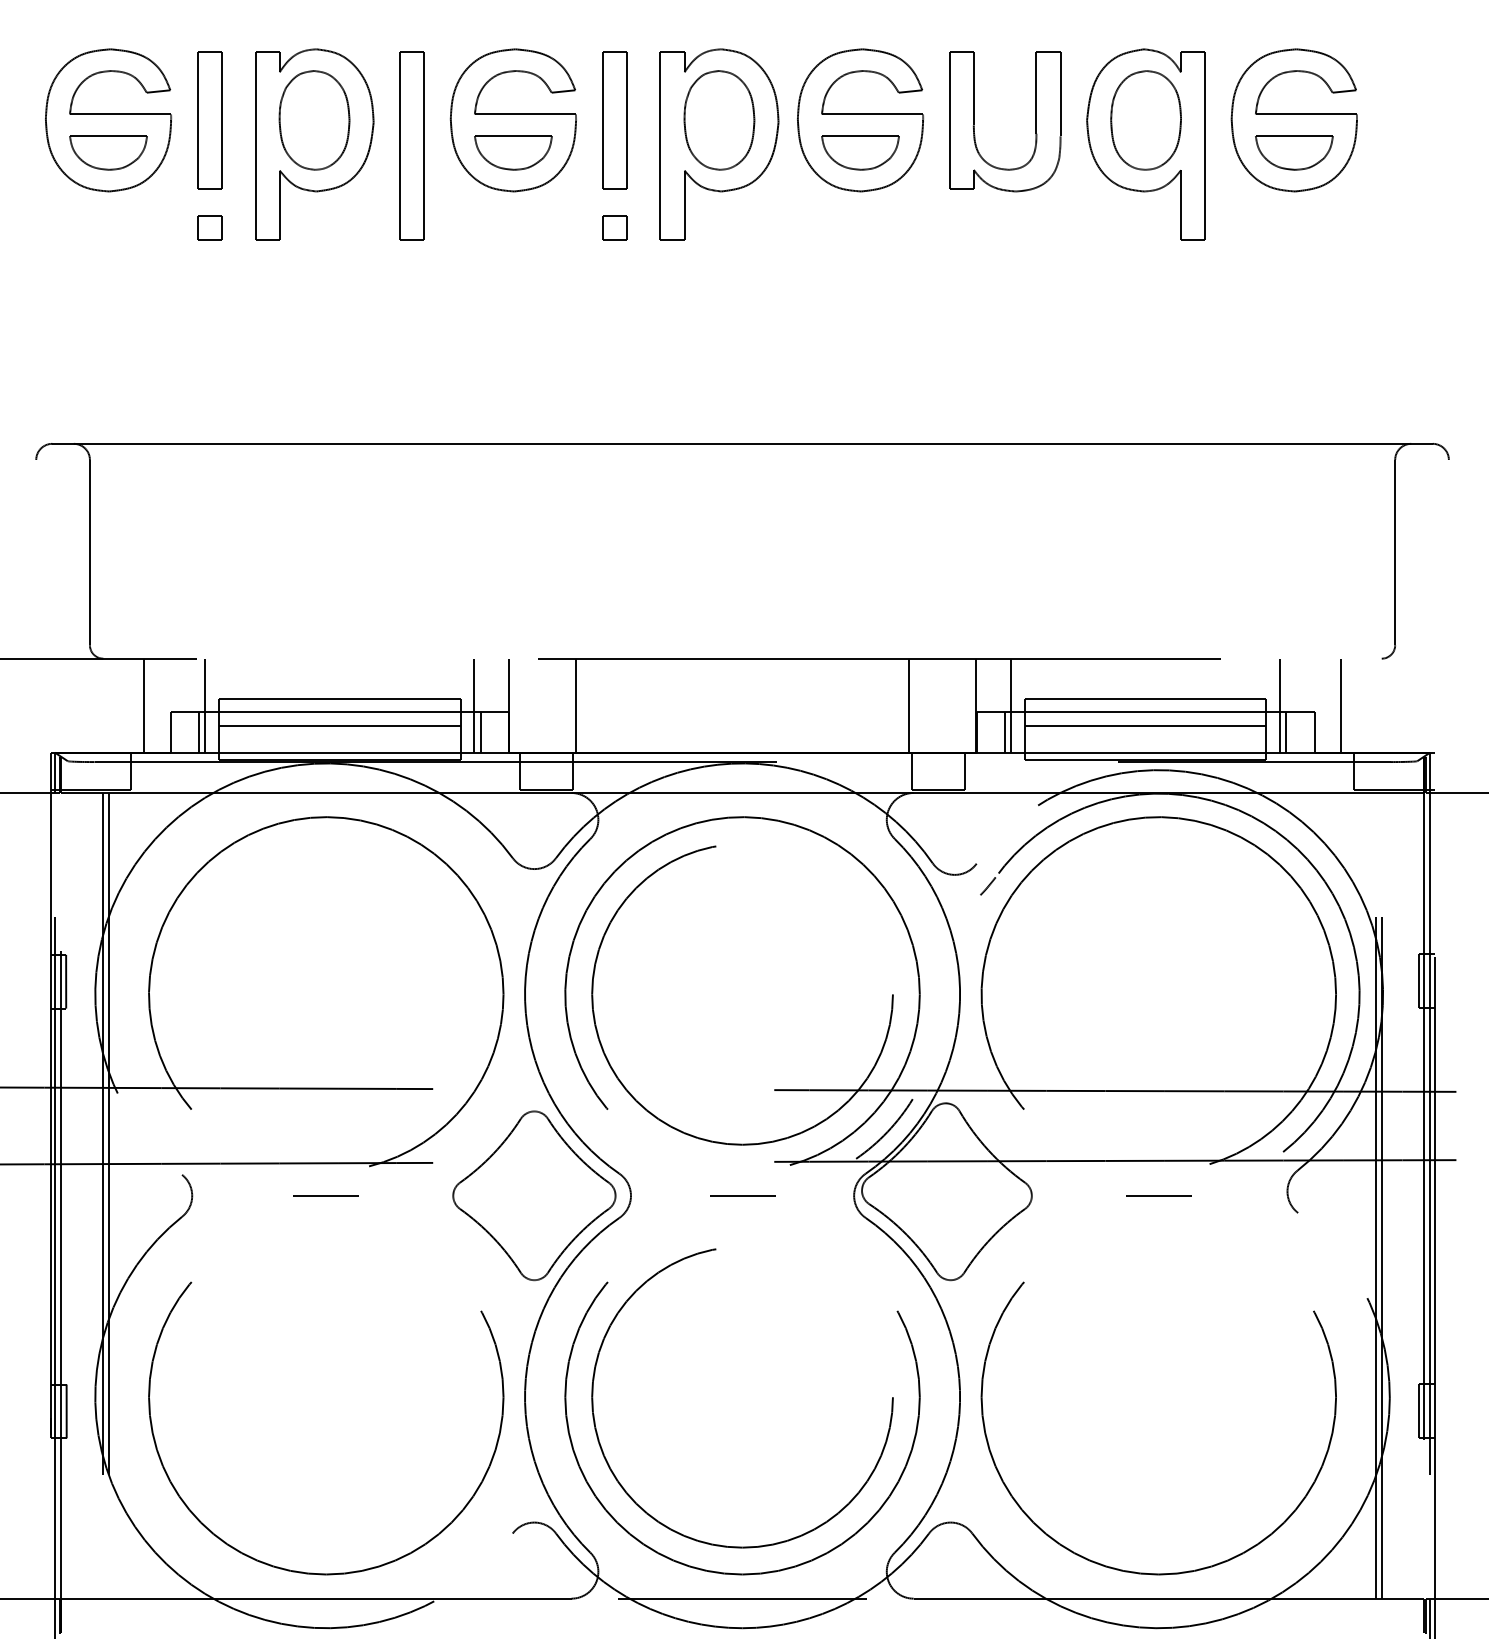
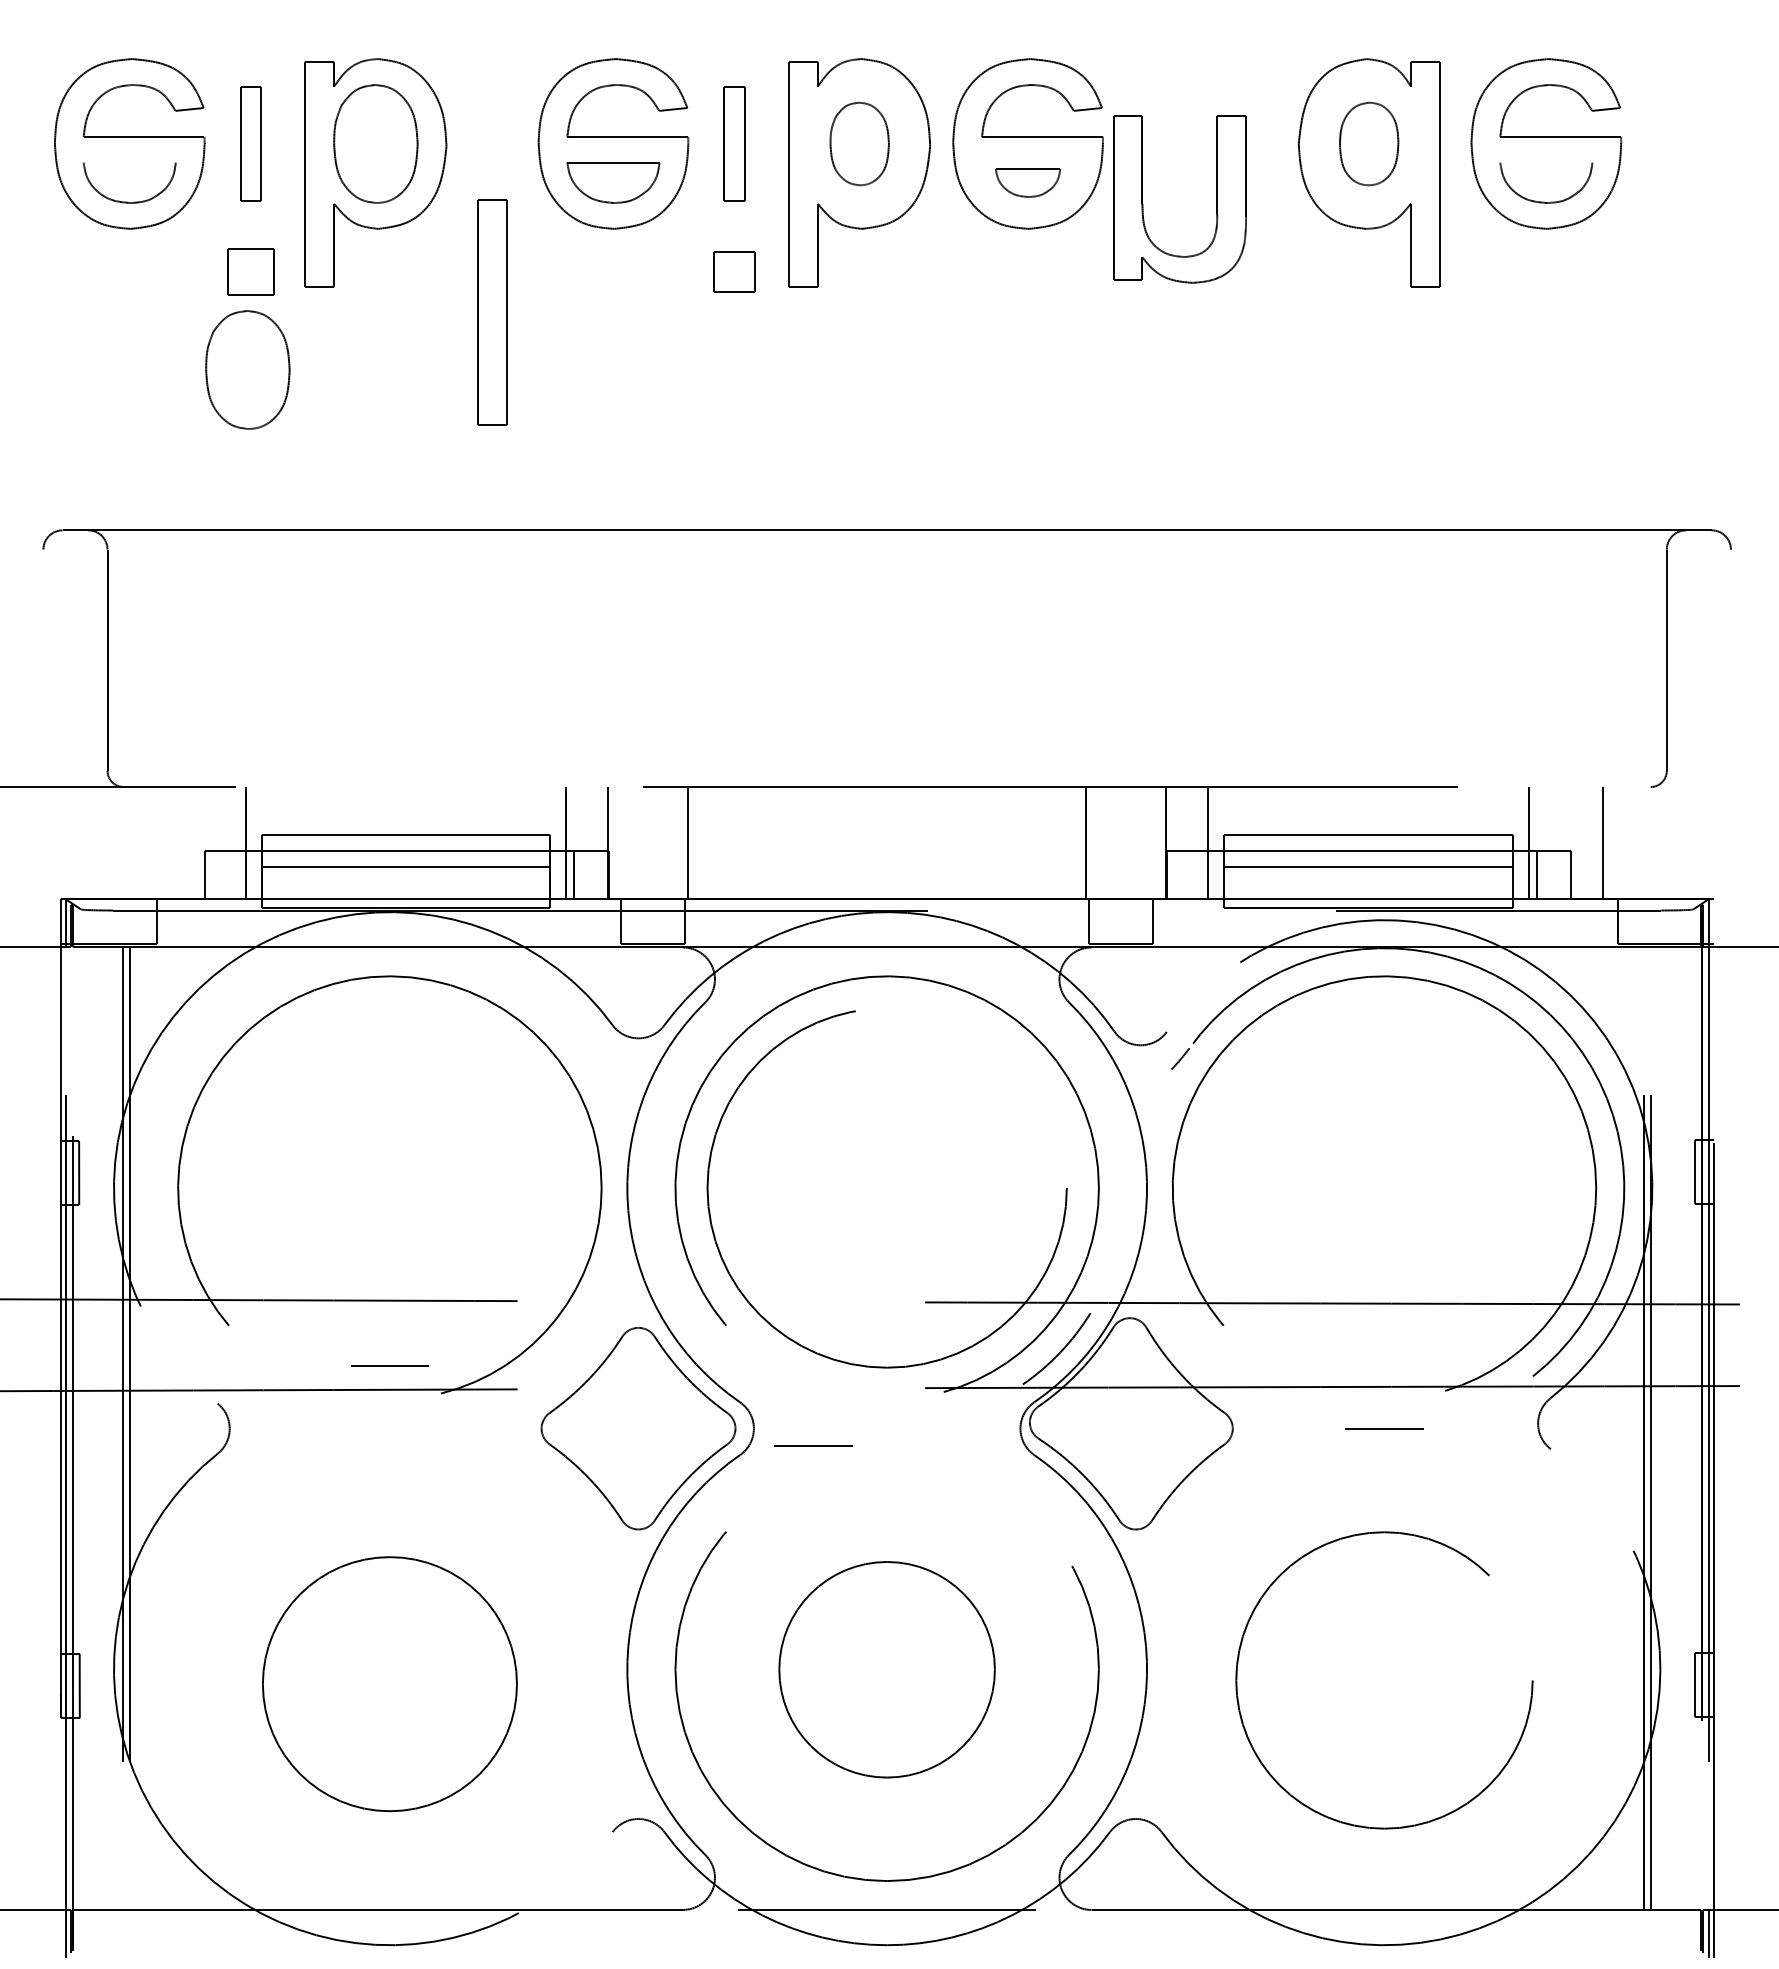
part: (209, 119) -> (250, 143), size x0.7
part: (614, 119) -> (734, 143), size x0.7
part: (719, 119) -> (859, 143), size x0.7
part: (1145, 119) -> (1368, 143), size x0.7
part: (974, 125) -> (1143, 204), moved
line: (108, 135) -> (129, 162), removed
line: (1294, 135) -> (1546, 162), removed
part: (412, 145) -> (492, 312), moved
part: (860, 152) -> (1027, 182), size x0.7
part: (209, 227) -> (250, 272), size x1.6
part: (614, 227) -> (734, 272), size x1.4
part: (207, 309) -> (247, 369), added
line: (143, 705) -> (171, 843), removed
line: (198, 732) -> (237, 875), removed
line: (1004, 732) -> (1200, 875), removed
line: (325, 1195) -> (389, 1365), moved
line: (742, 1195) -> (813, 1445), moved
circle: (741, 1398) -> (886, 1670), size x0.6
circle: (325, 1428) -> (389, 1706), size x0.6
circle: (1158, 1428) -> (1384, 1706), size x0.7

